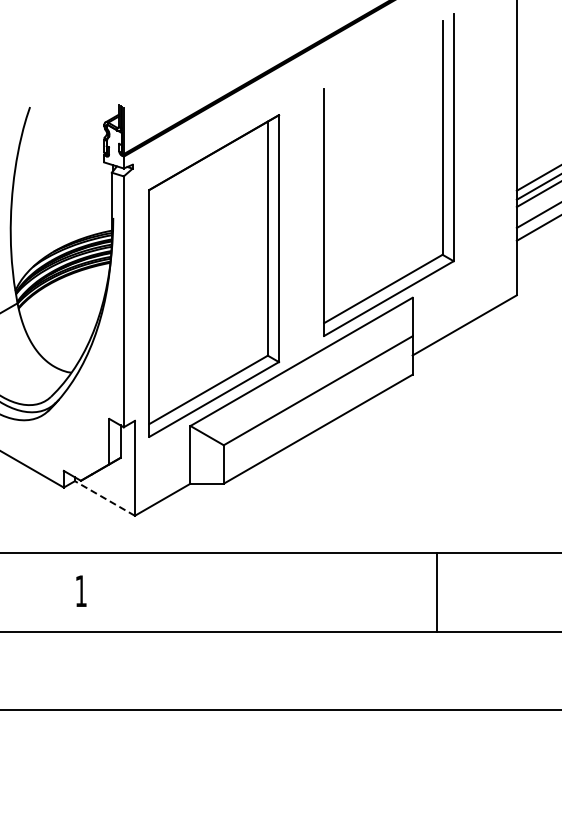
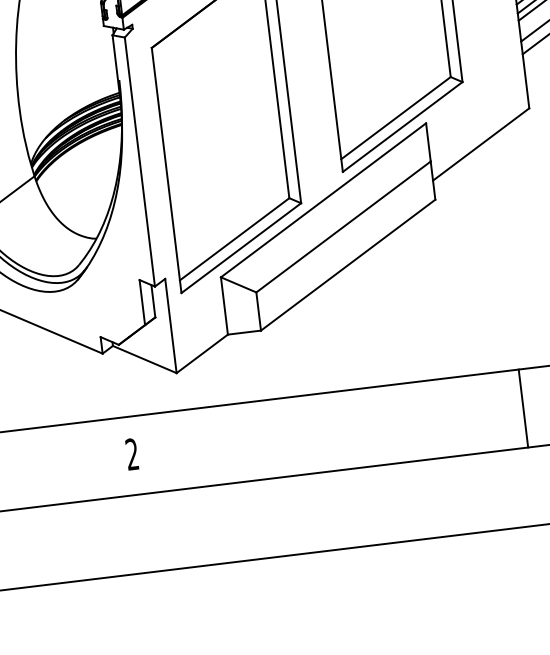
line: (104, 498) -> (144, 359), dashed -> solid
text: (80, 590) -> (131, 453), 1 -> 2
line: (437, 592) -> (523, 408), moved

